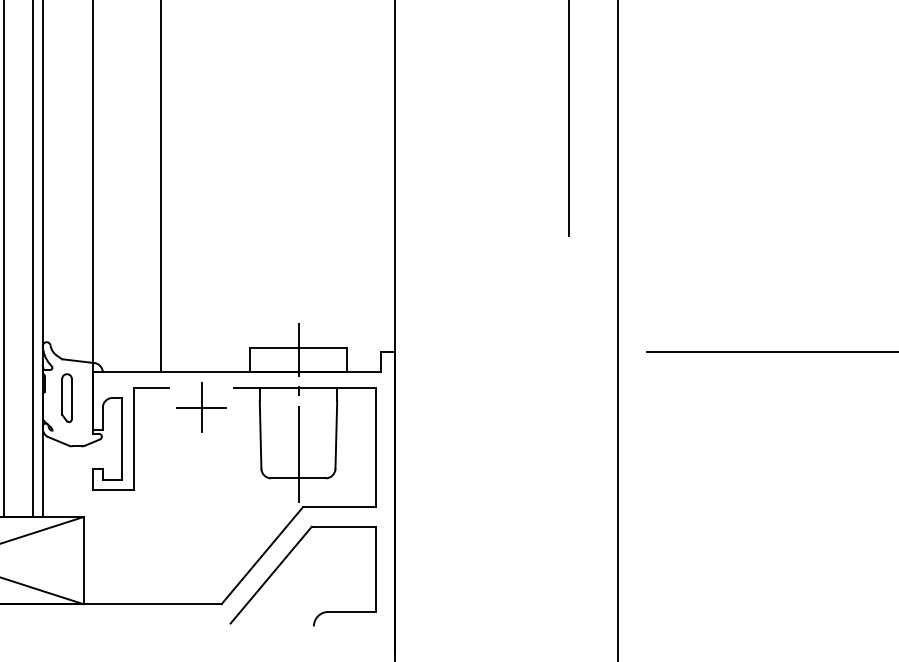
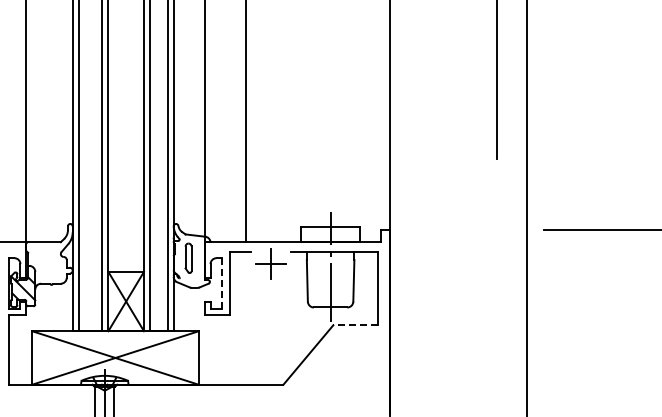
line: (122, 439) -> (222, 283), solid -> dashed
line: (339, 507) -> (355, 325), solid -> dashed
part: (286, 559) -> (323, 357), removed

